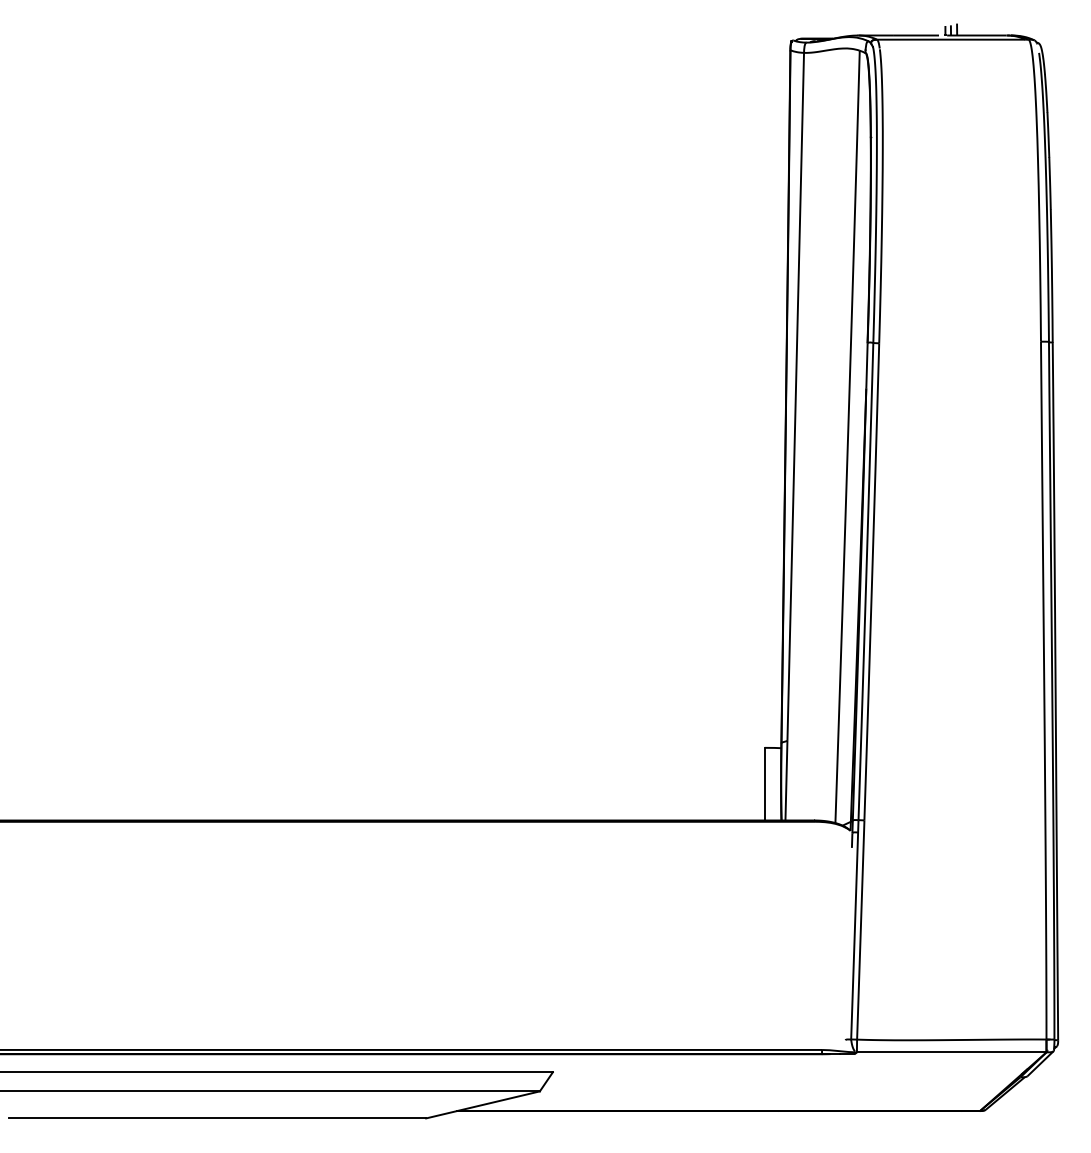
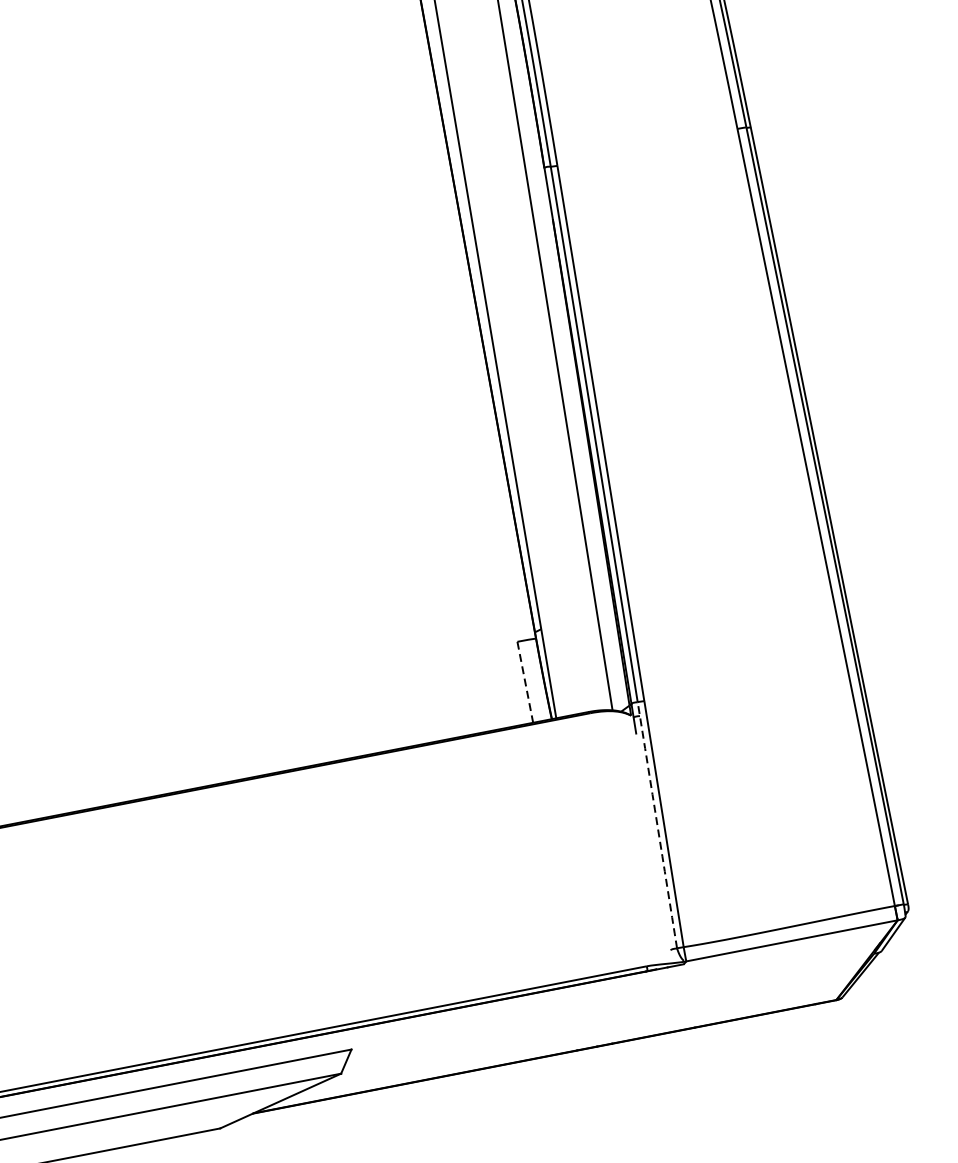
line: (764, 784) -> (525, 682), solid -> dashed
arc: (854, 929) -> (656, 824), solid -> dashed

